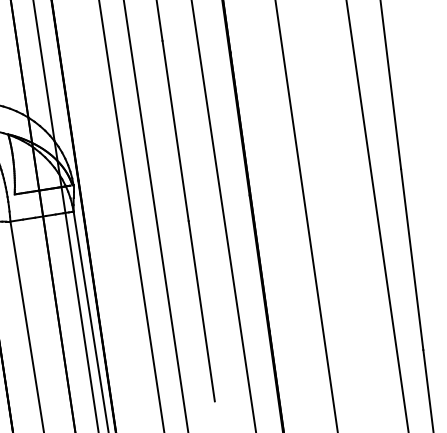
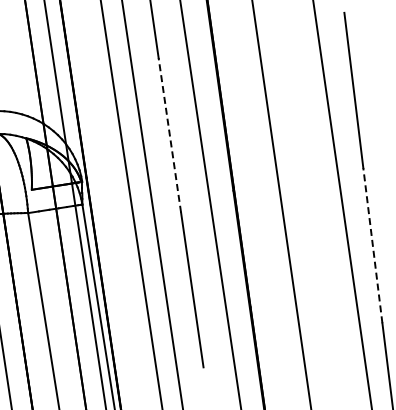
line: (175, 129) -> (169, 134), solid -> dashed
line: (411, 259) -> (372, 245), solid -> dashed

